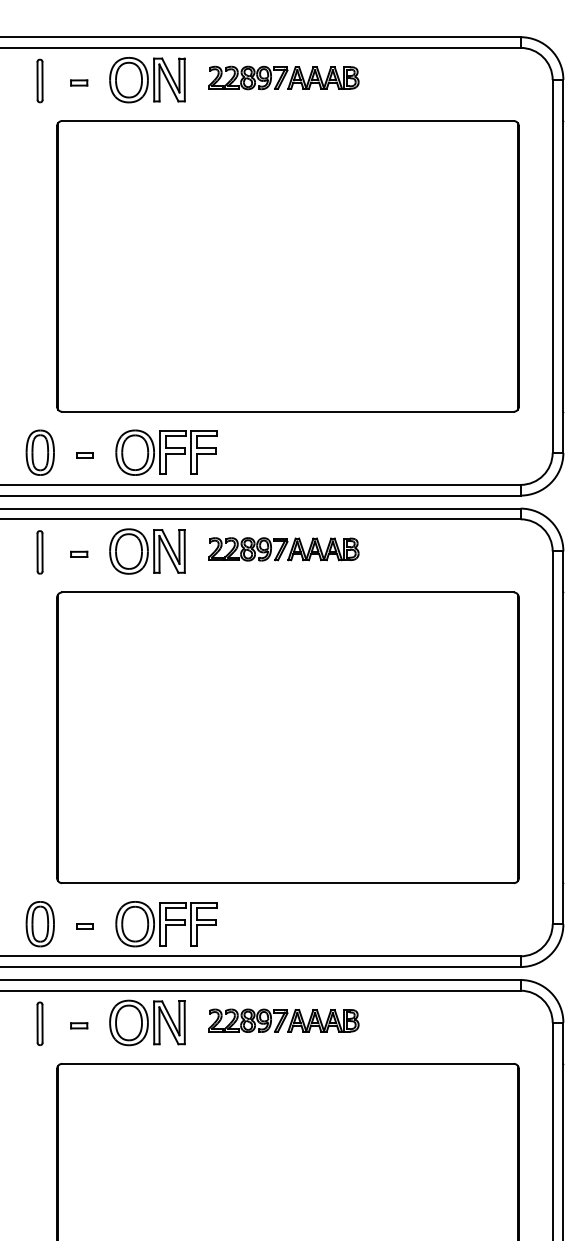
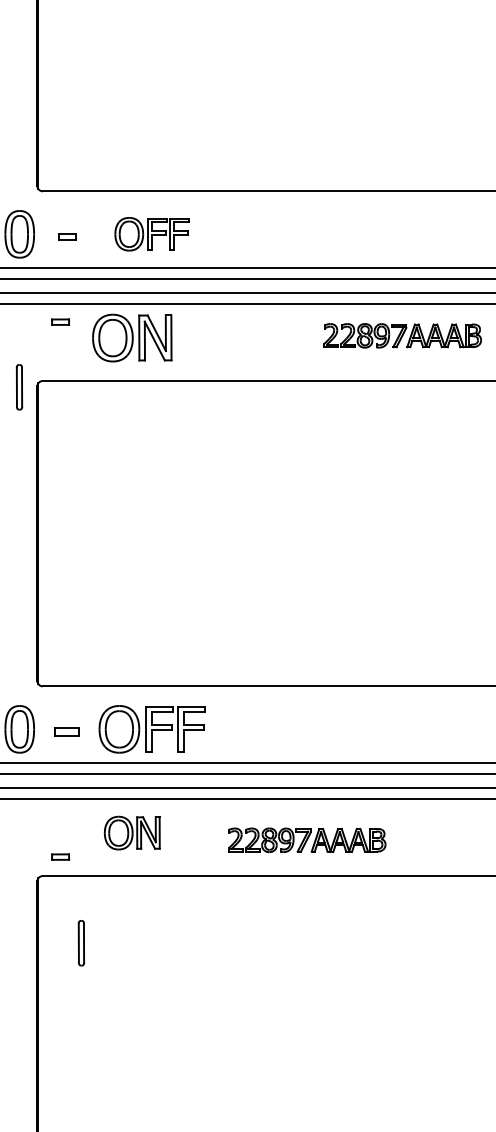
part: (166, 452) -> (152, 234), size x0.7
part: (283, 549) -> (402, 335), moved
part: (39, 552) -> (18, 387), moved
part: (79, 553) -> (60, 321), moved
part: (84, 926) -> (66, 731), size x1.4
part: (283, 1020) -> (306, 839), moved
part: (147, 1022) -> (132, 832), size x0.7
part: (39, 1023) -> (80, 942), moved
part: (79, 1025) -> (60, 856), moved

